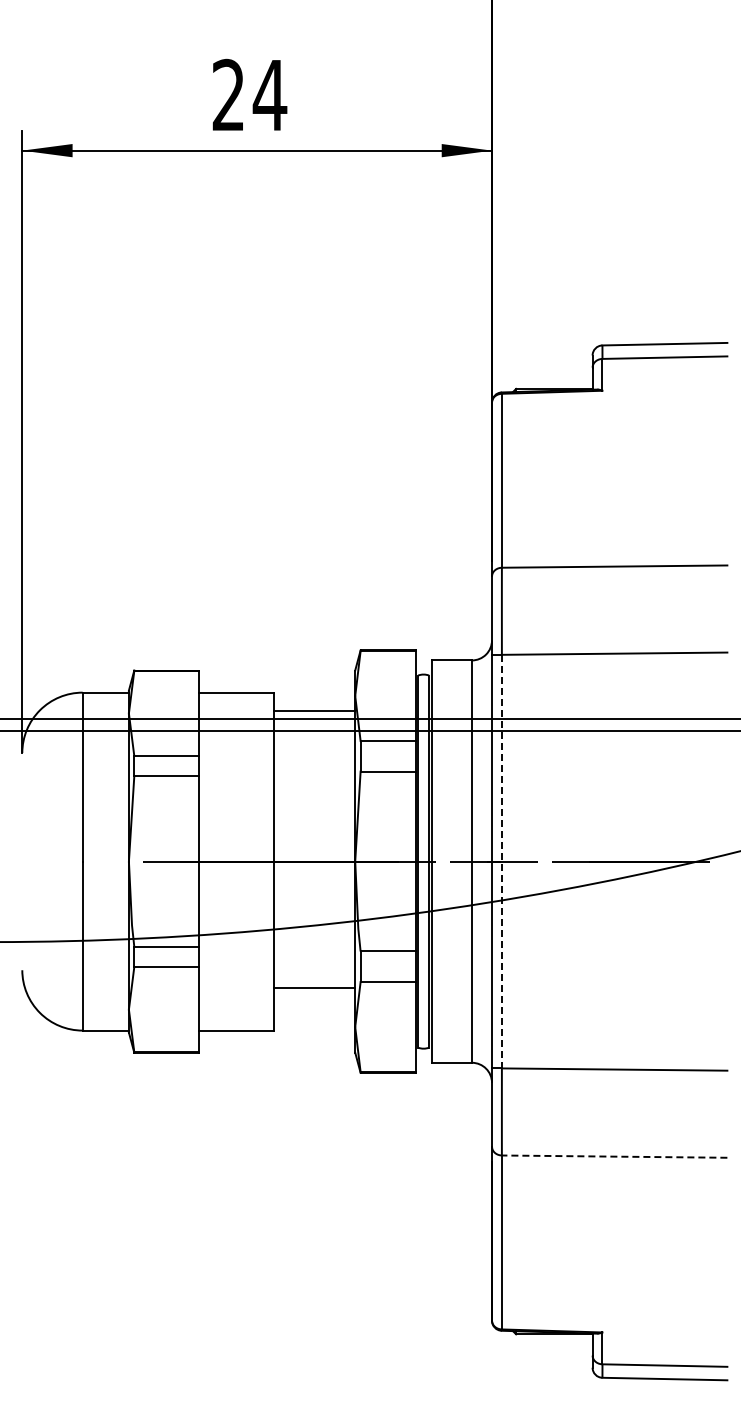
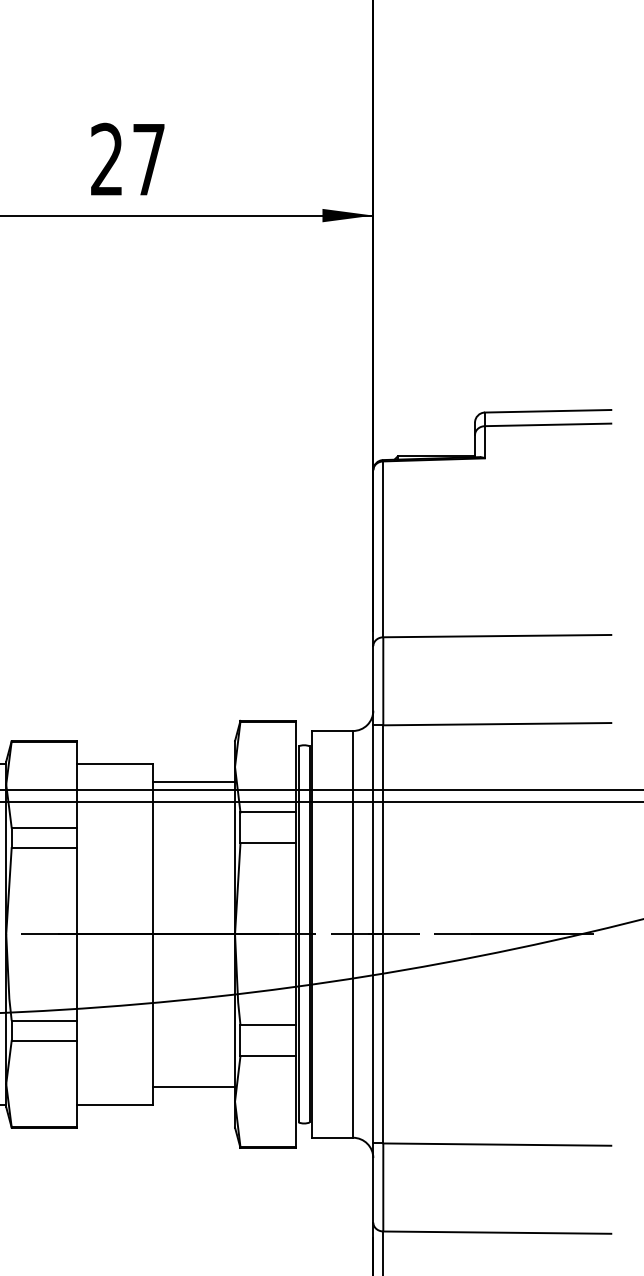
text: (269, 95) -> (148, 159), 24 -> 27
line: (501, 861) -> (382, 934), dashed -> solid
line: (314, 988) -> (193, 1086), moved
line: (614, 1156) -> (497, 1232), dashed -> solid

